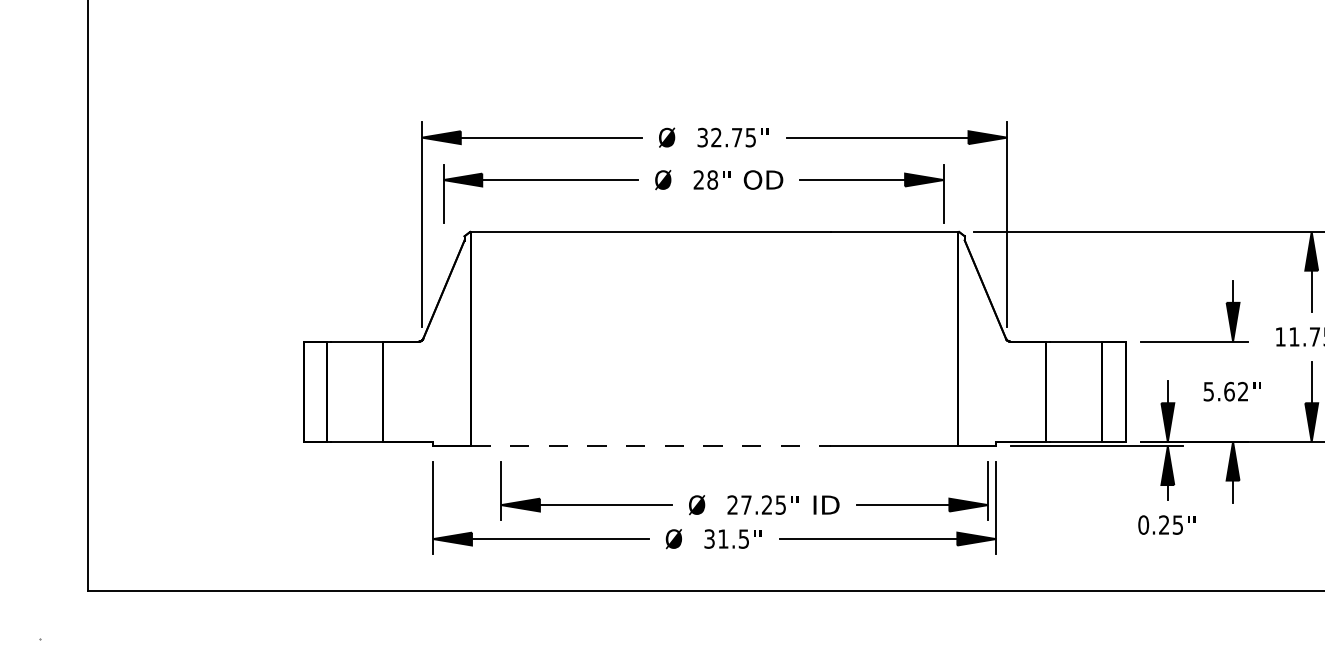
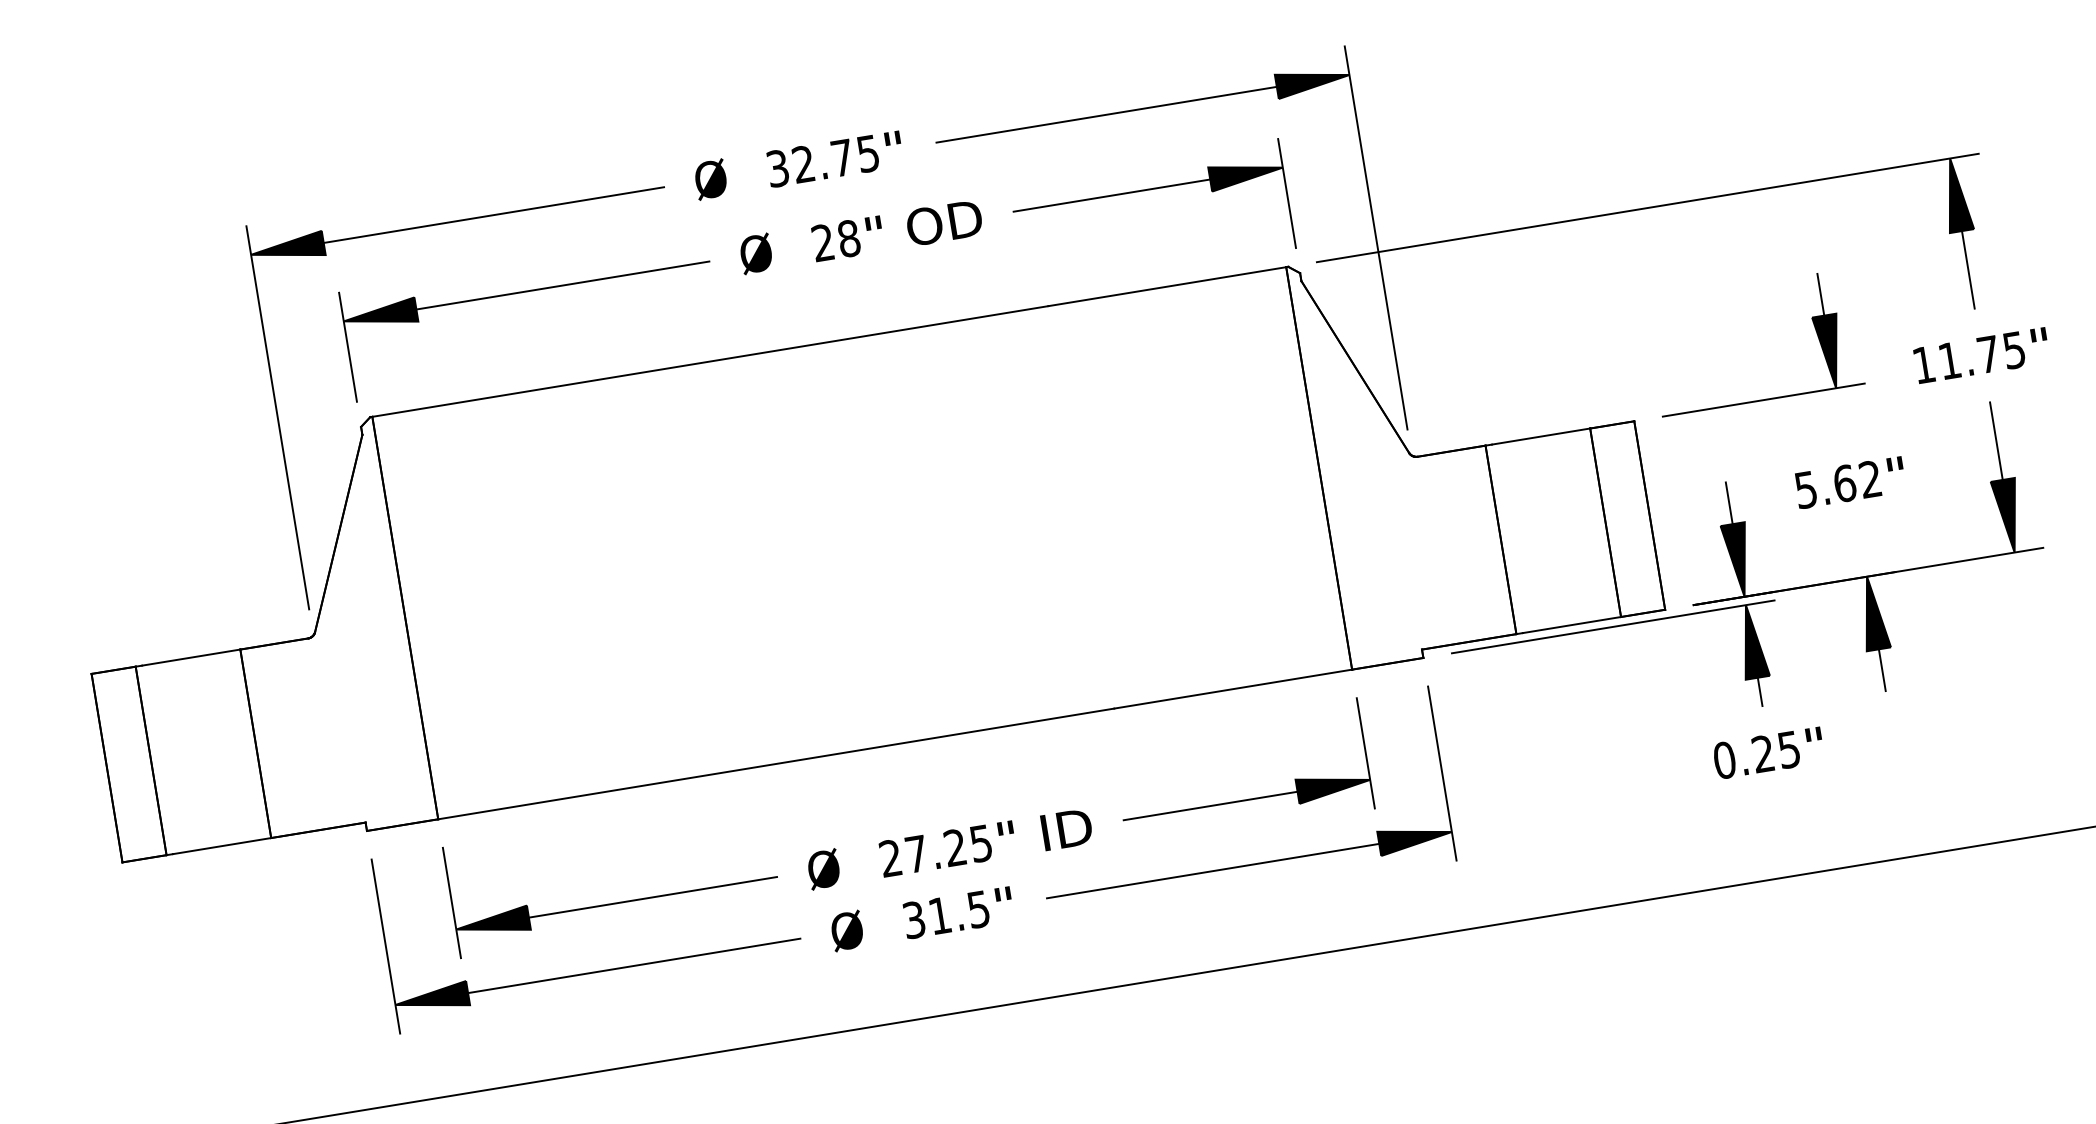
part: (693, 193) -> (817, 269), moved
line: (651, 446) -> (776, 764), dashed -> solid
part: (744, 490) -> (908, 827), moved

